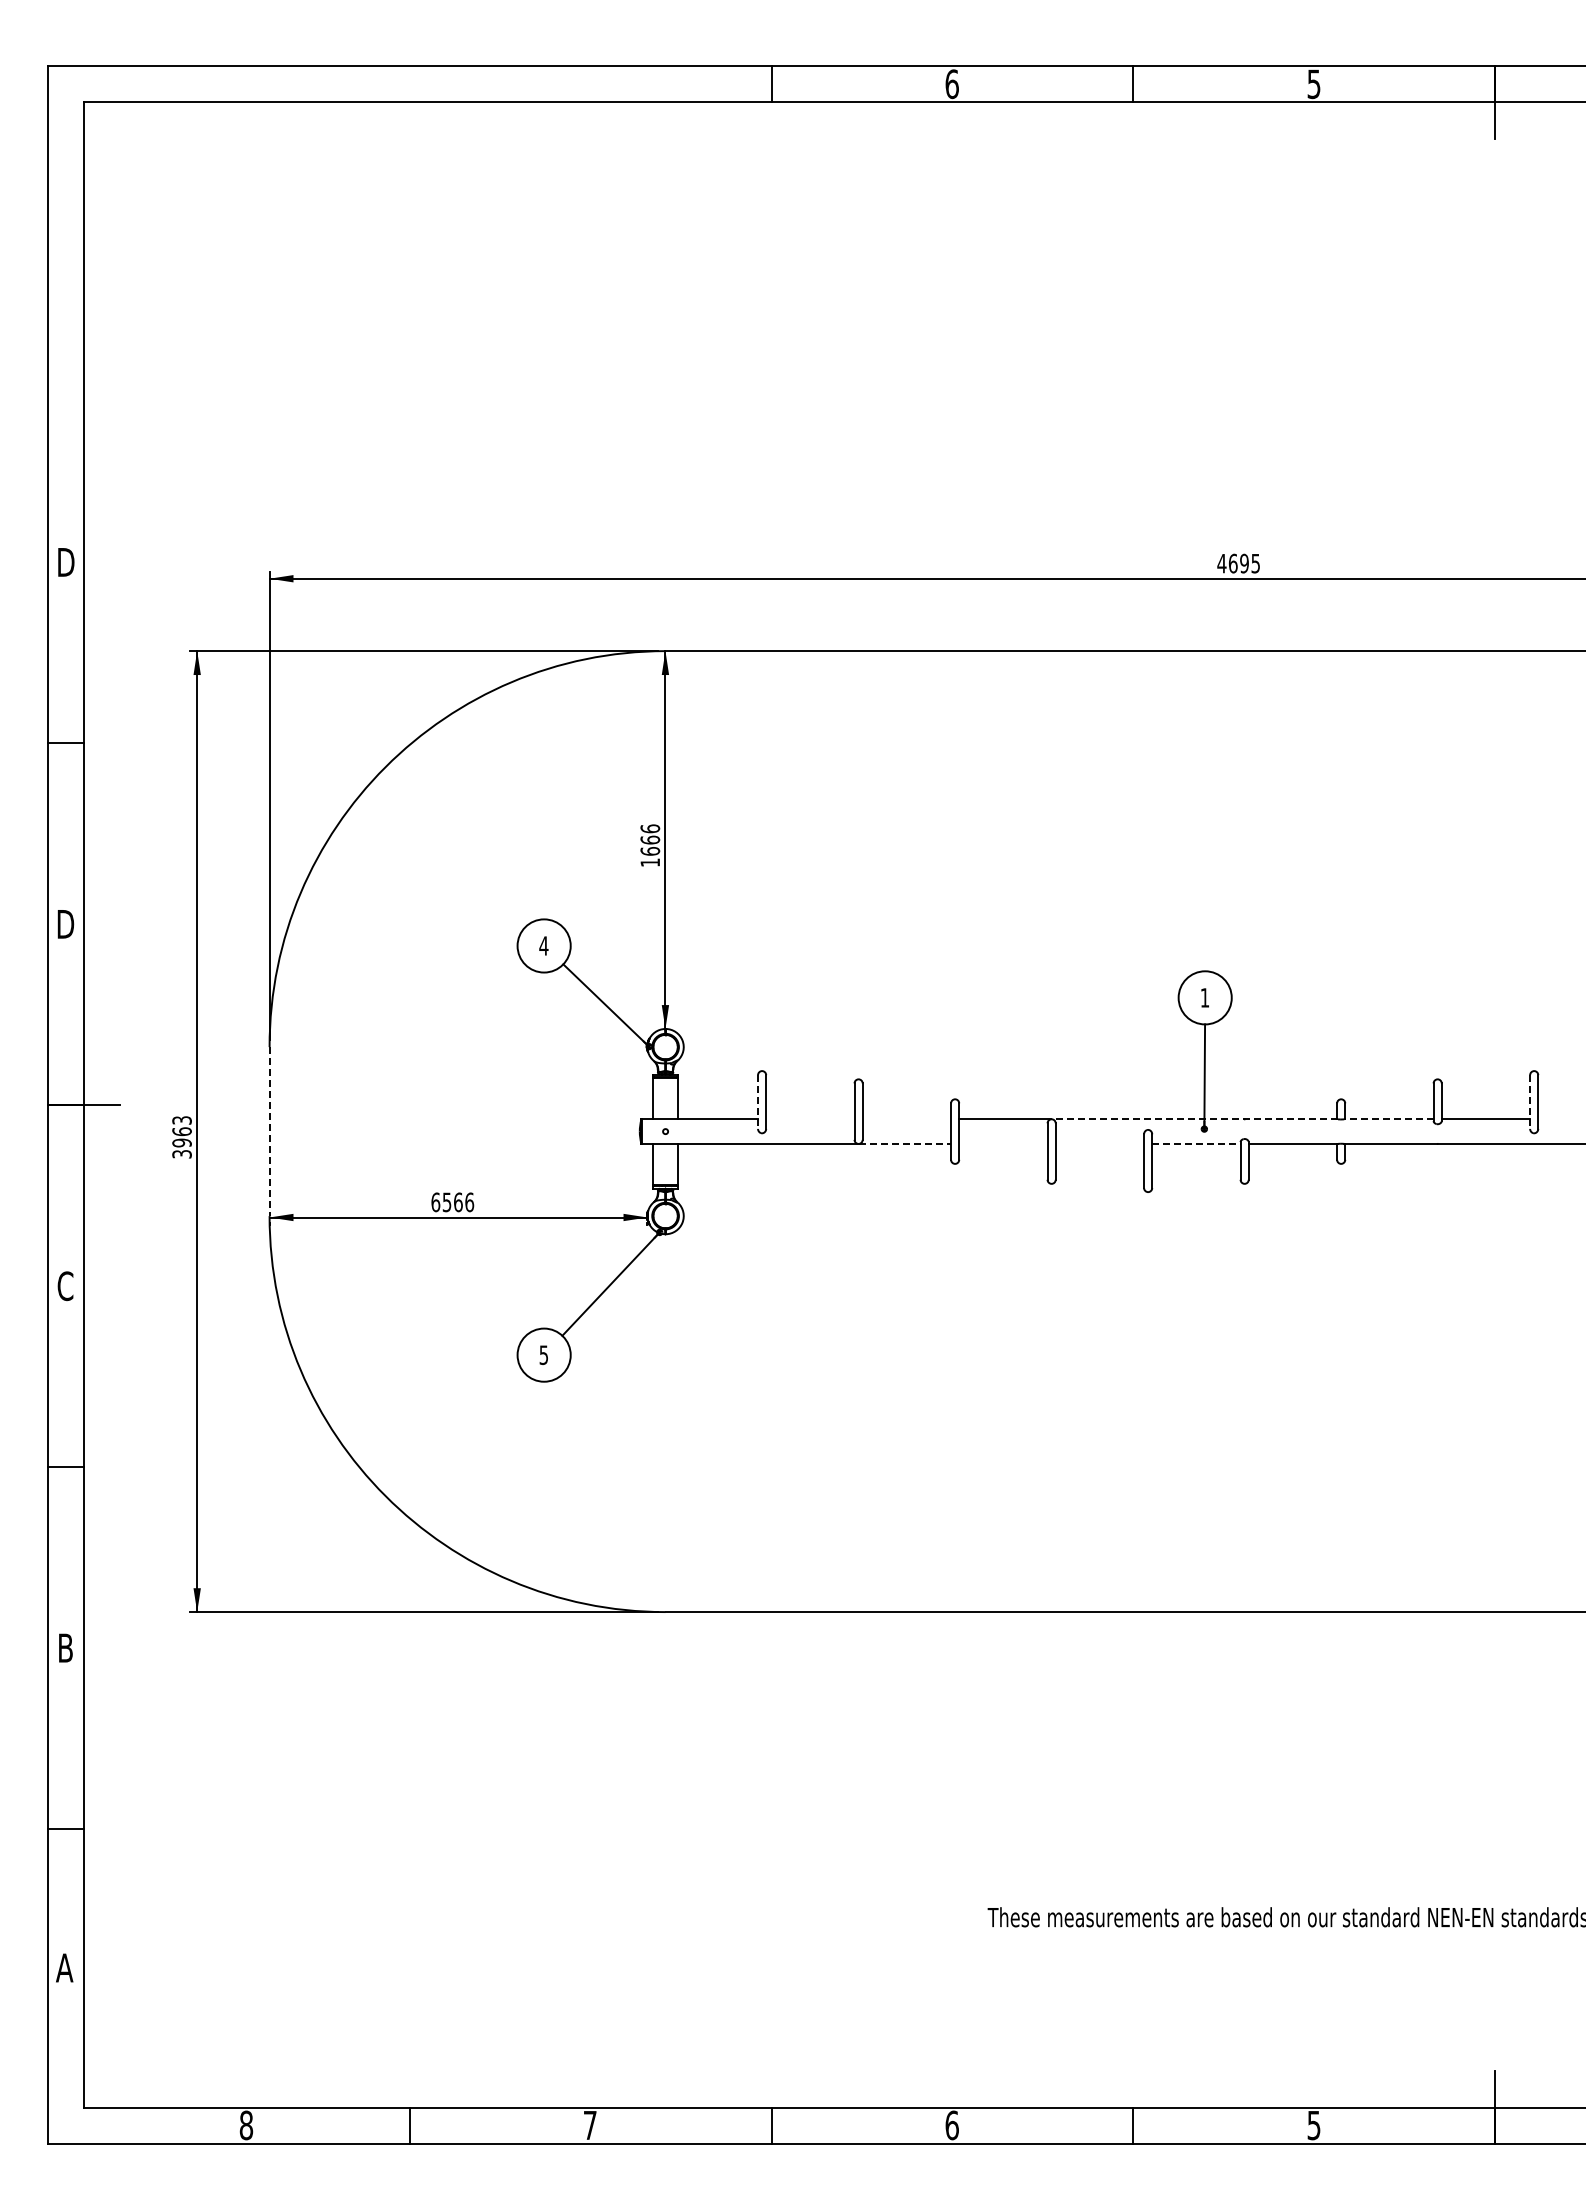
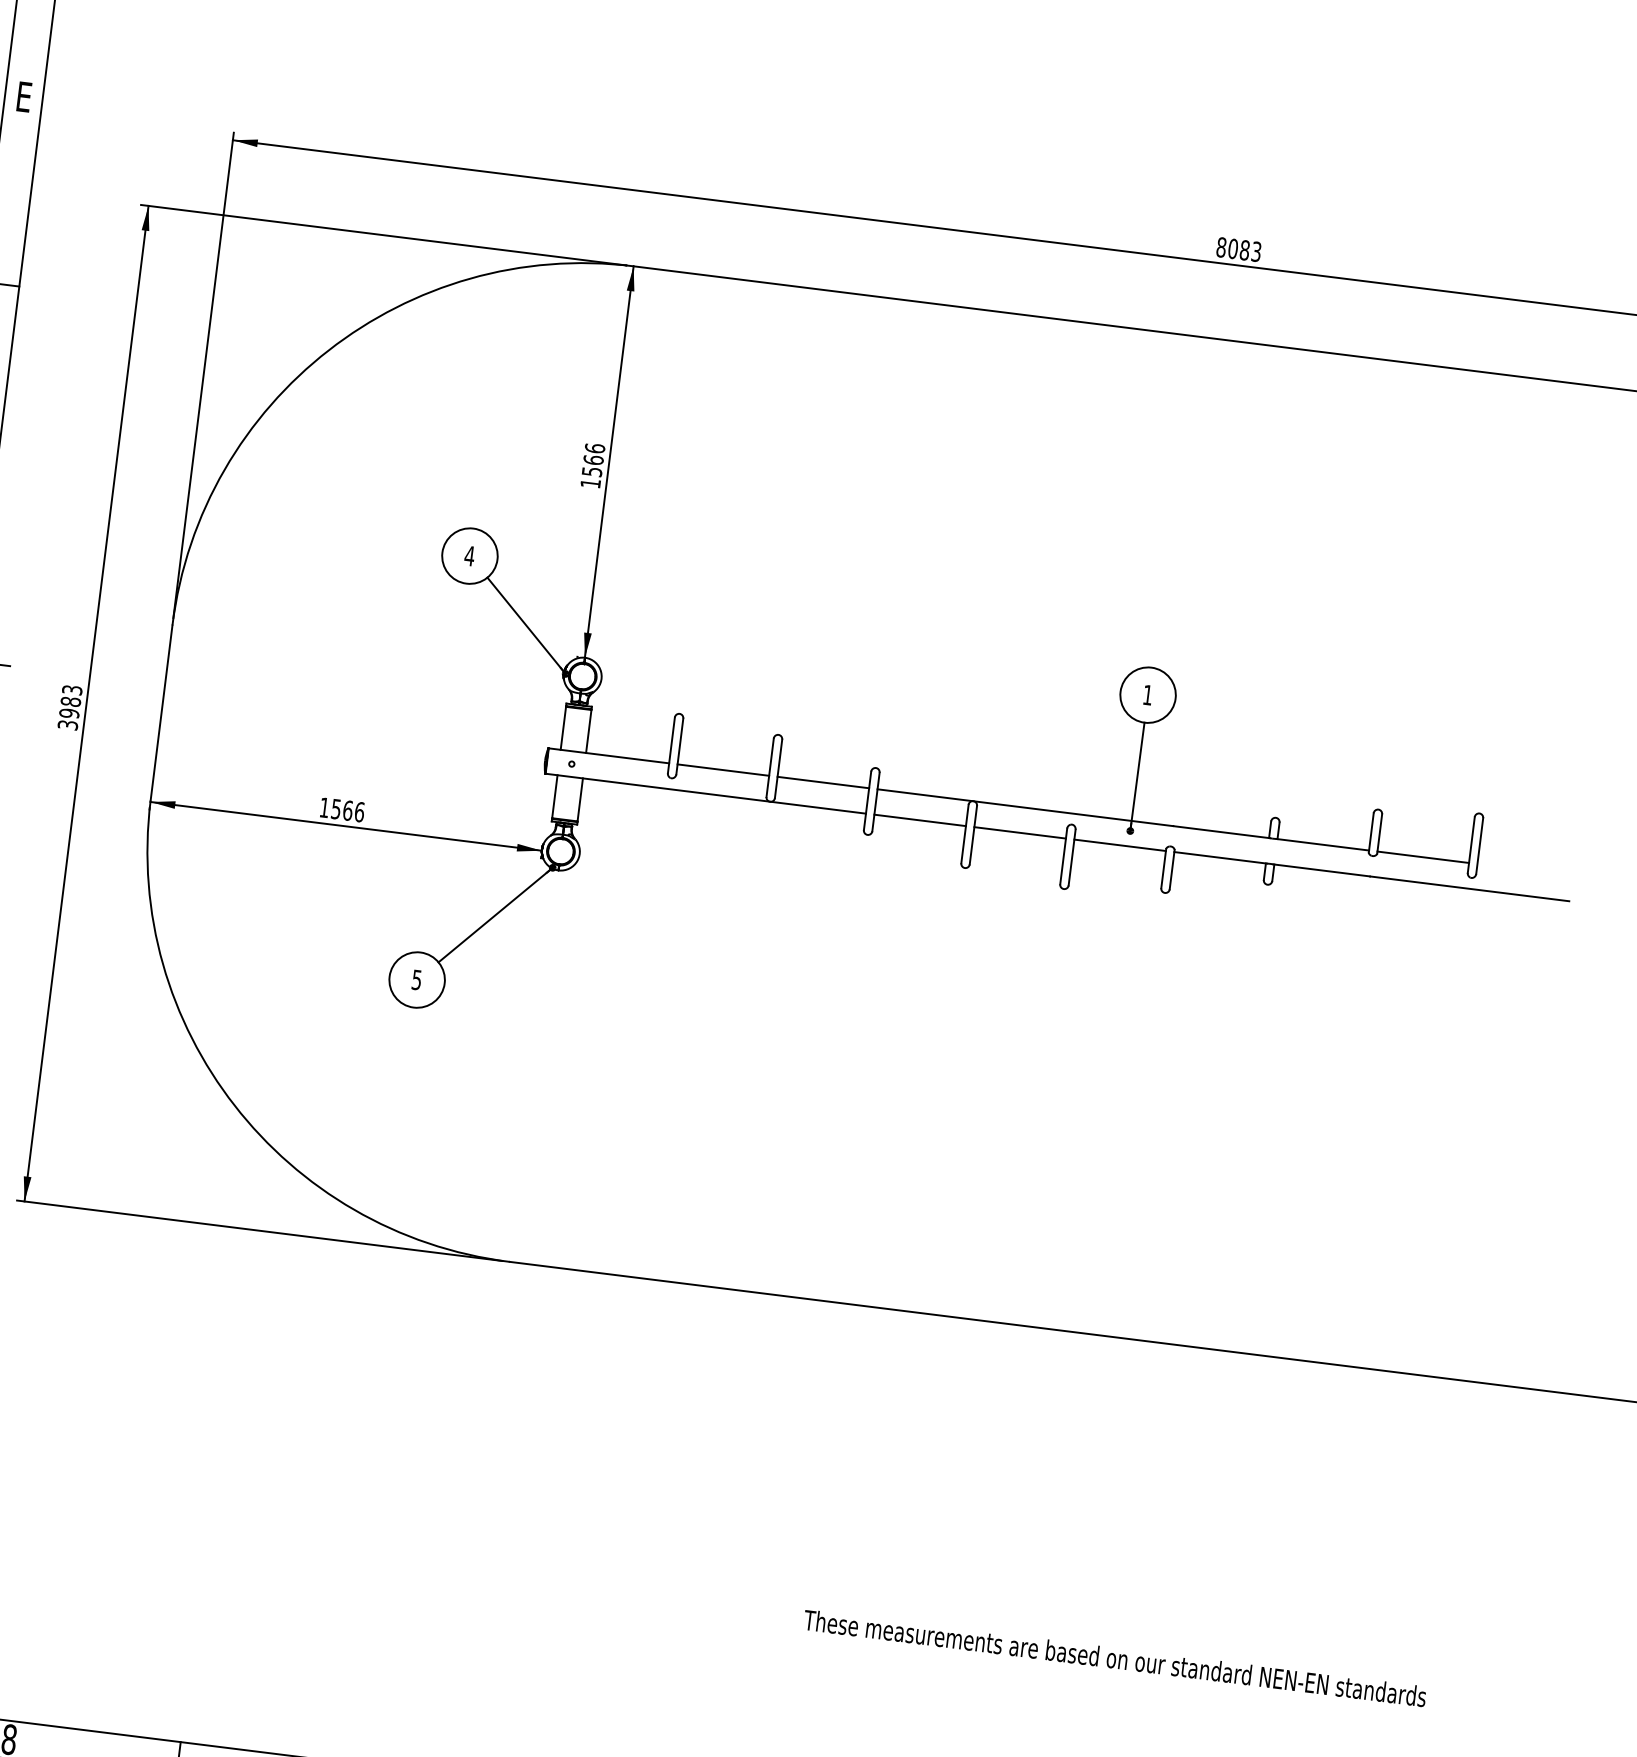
text: (66, 562) -> (24, 97), D -> E
text: (1238, 563) -> (1238, 249), 4695 -> 8083
text: (650, 851) -> (592, 471), 1666 -> 1566
line: (758, 1102) -> (671, 745), dashed -> solid
line: (1530, 1102) -> (1471, 845), dashed -> solid
line: (810, 1119) -> (723, 770), added
line: (906, 1119) -> (822, 782), added
line: (1195, 1119) -> (1122, 819), dashed -> solid
line: (1388, 1119) -> (1322, 844), dashed -> solid
text: (181, 1131) -> (70, 701), 3963 -> 3983
line: (269, 1132) -> (161, 713), dashed -> solid
line: (905, 1143) -> (818, 807), dashed -> solid
line: (1003, 1143) -> (920, 820), added
line: (1099, 1143) -> (1019, 832), added
line: (1196, 1143) -> (1120, 844), dashed -> solid
text: (435, 1202) -> (324, 807), 6566 -> 1566

